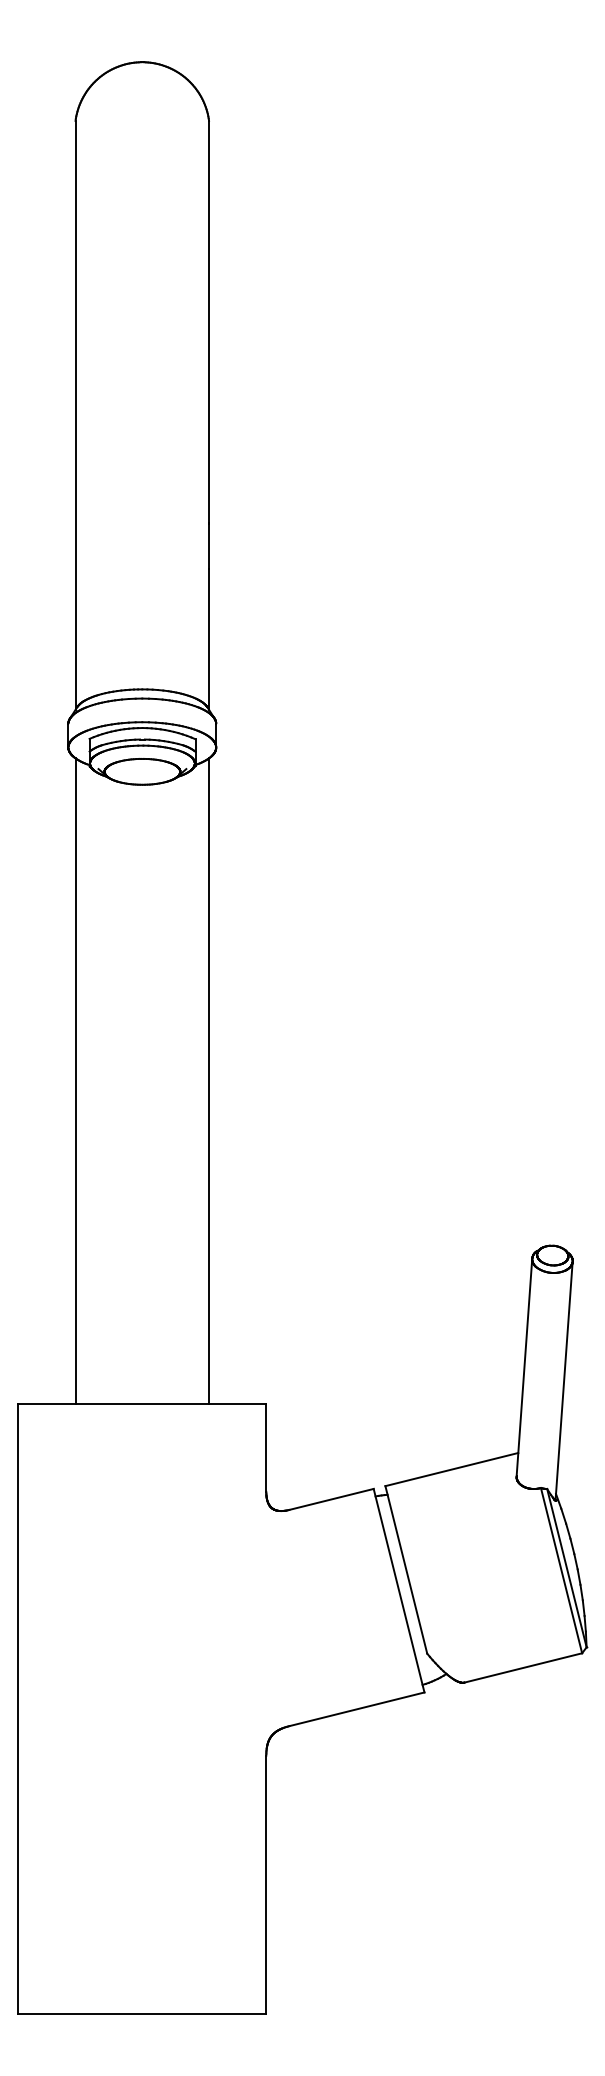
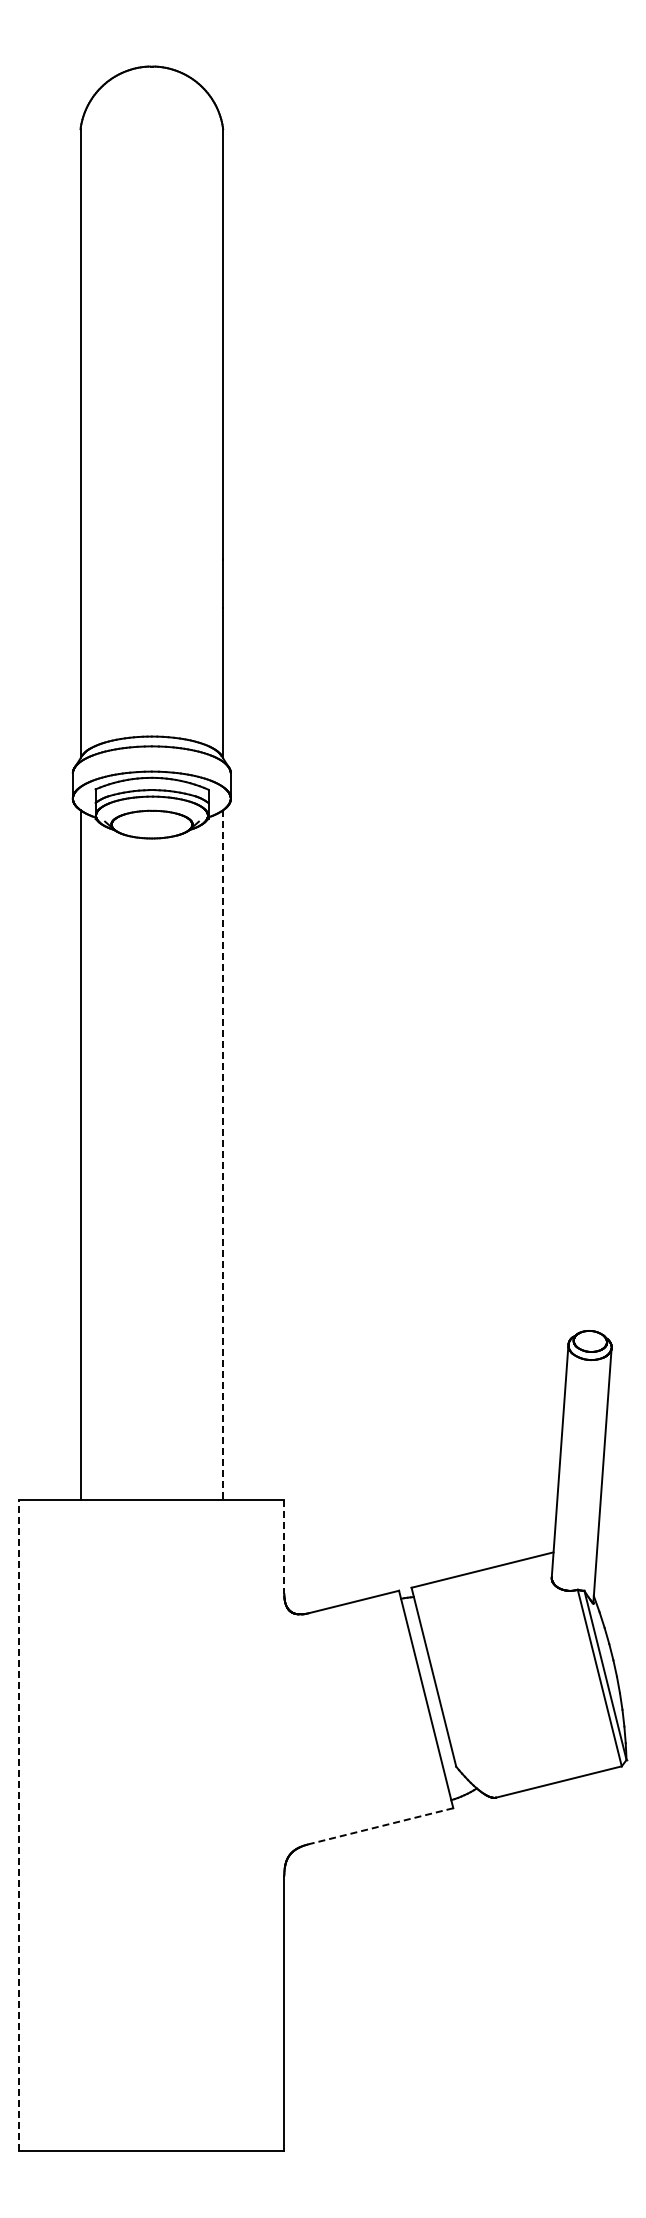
line: (209, 1080) -> (223, 1154), solid -> dashed
line: (266, 1448) -> (284, 1547), solid -> dashed
line: (18, 1708) -> (19, 1825), solid -> dashed
line: (356, 1709) -> (380, 1826), solid -> dashed

